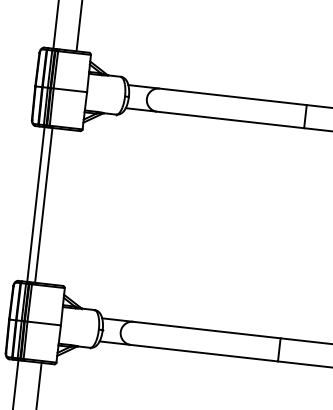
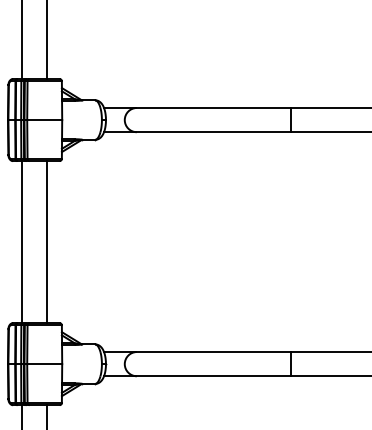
line: (43, 205) -> (46, 242), moved

